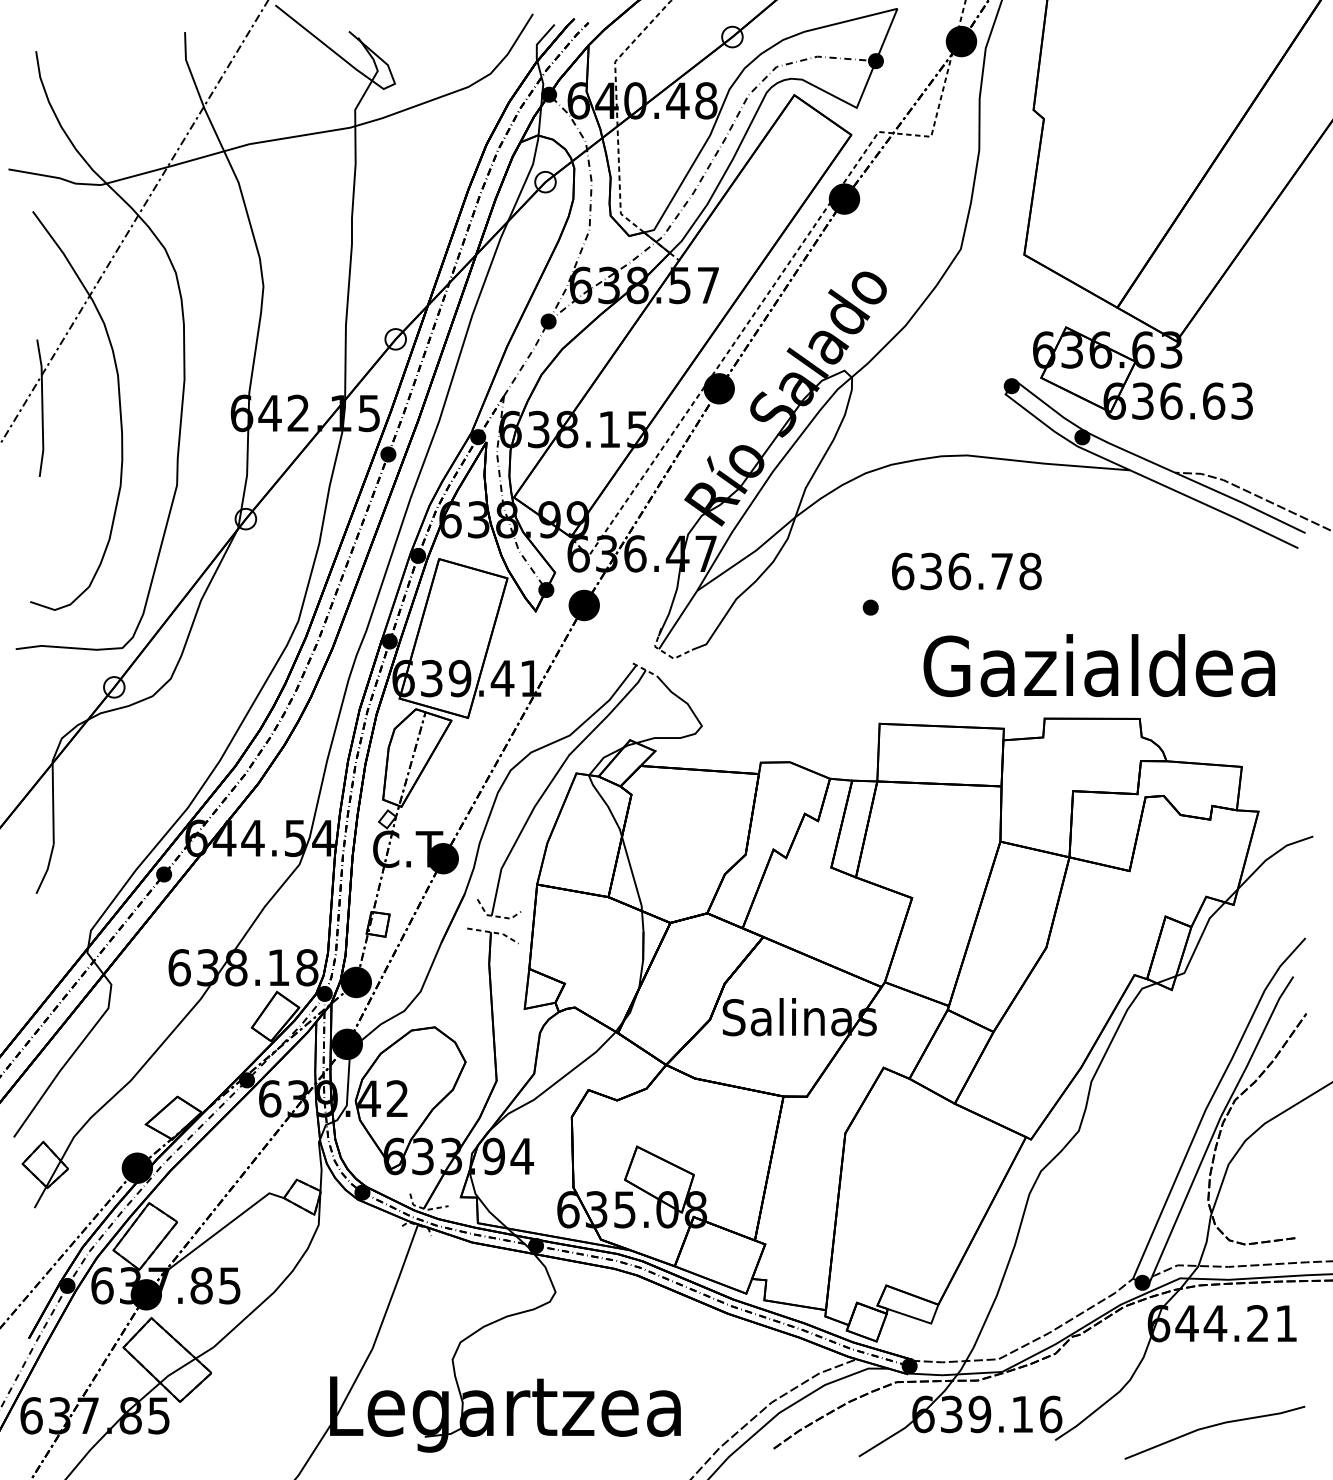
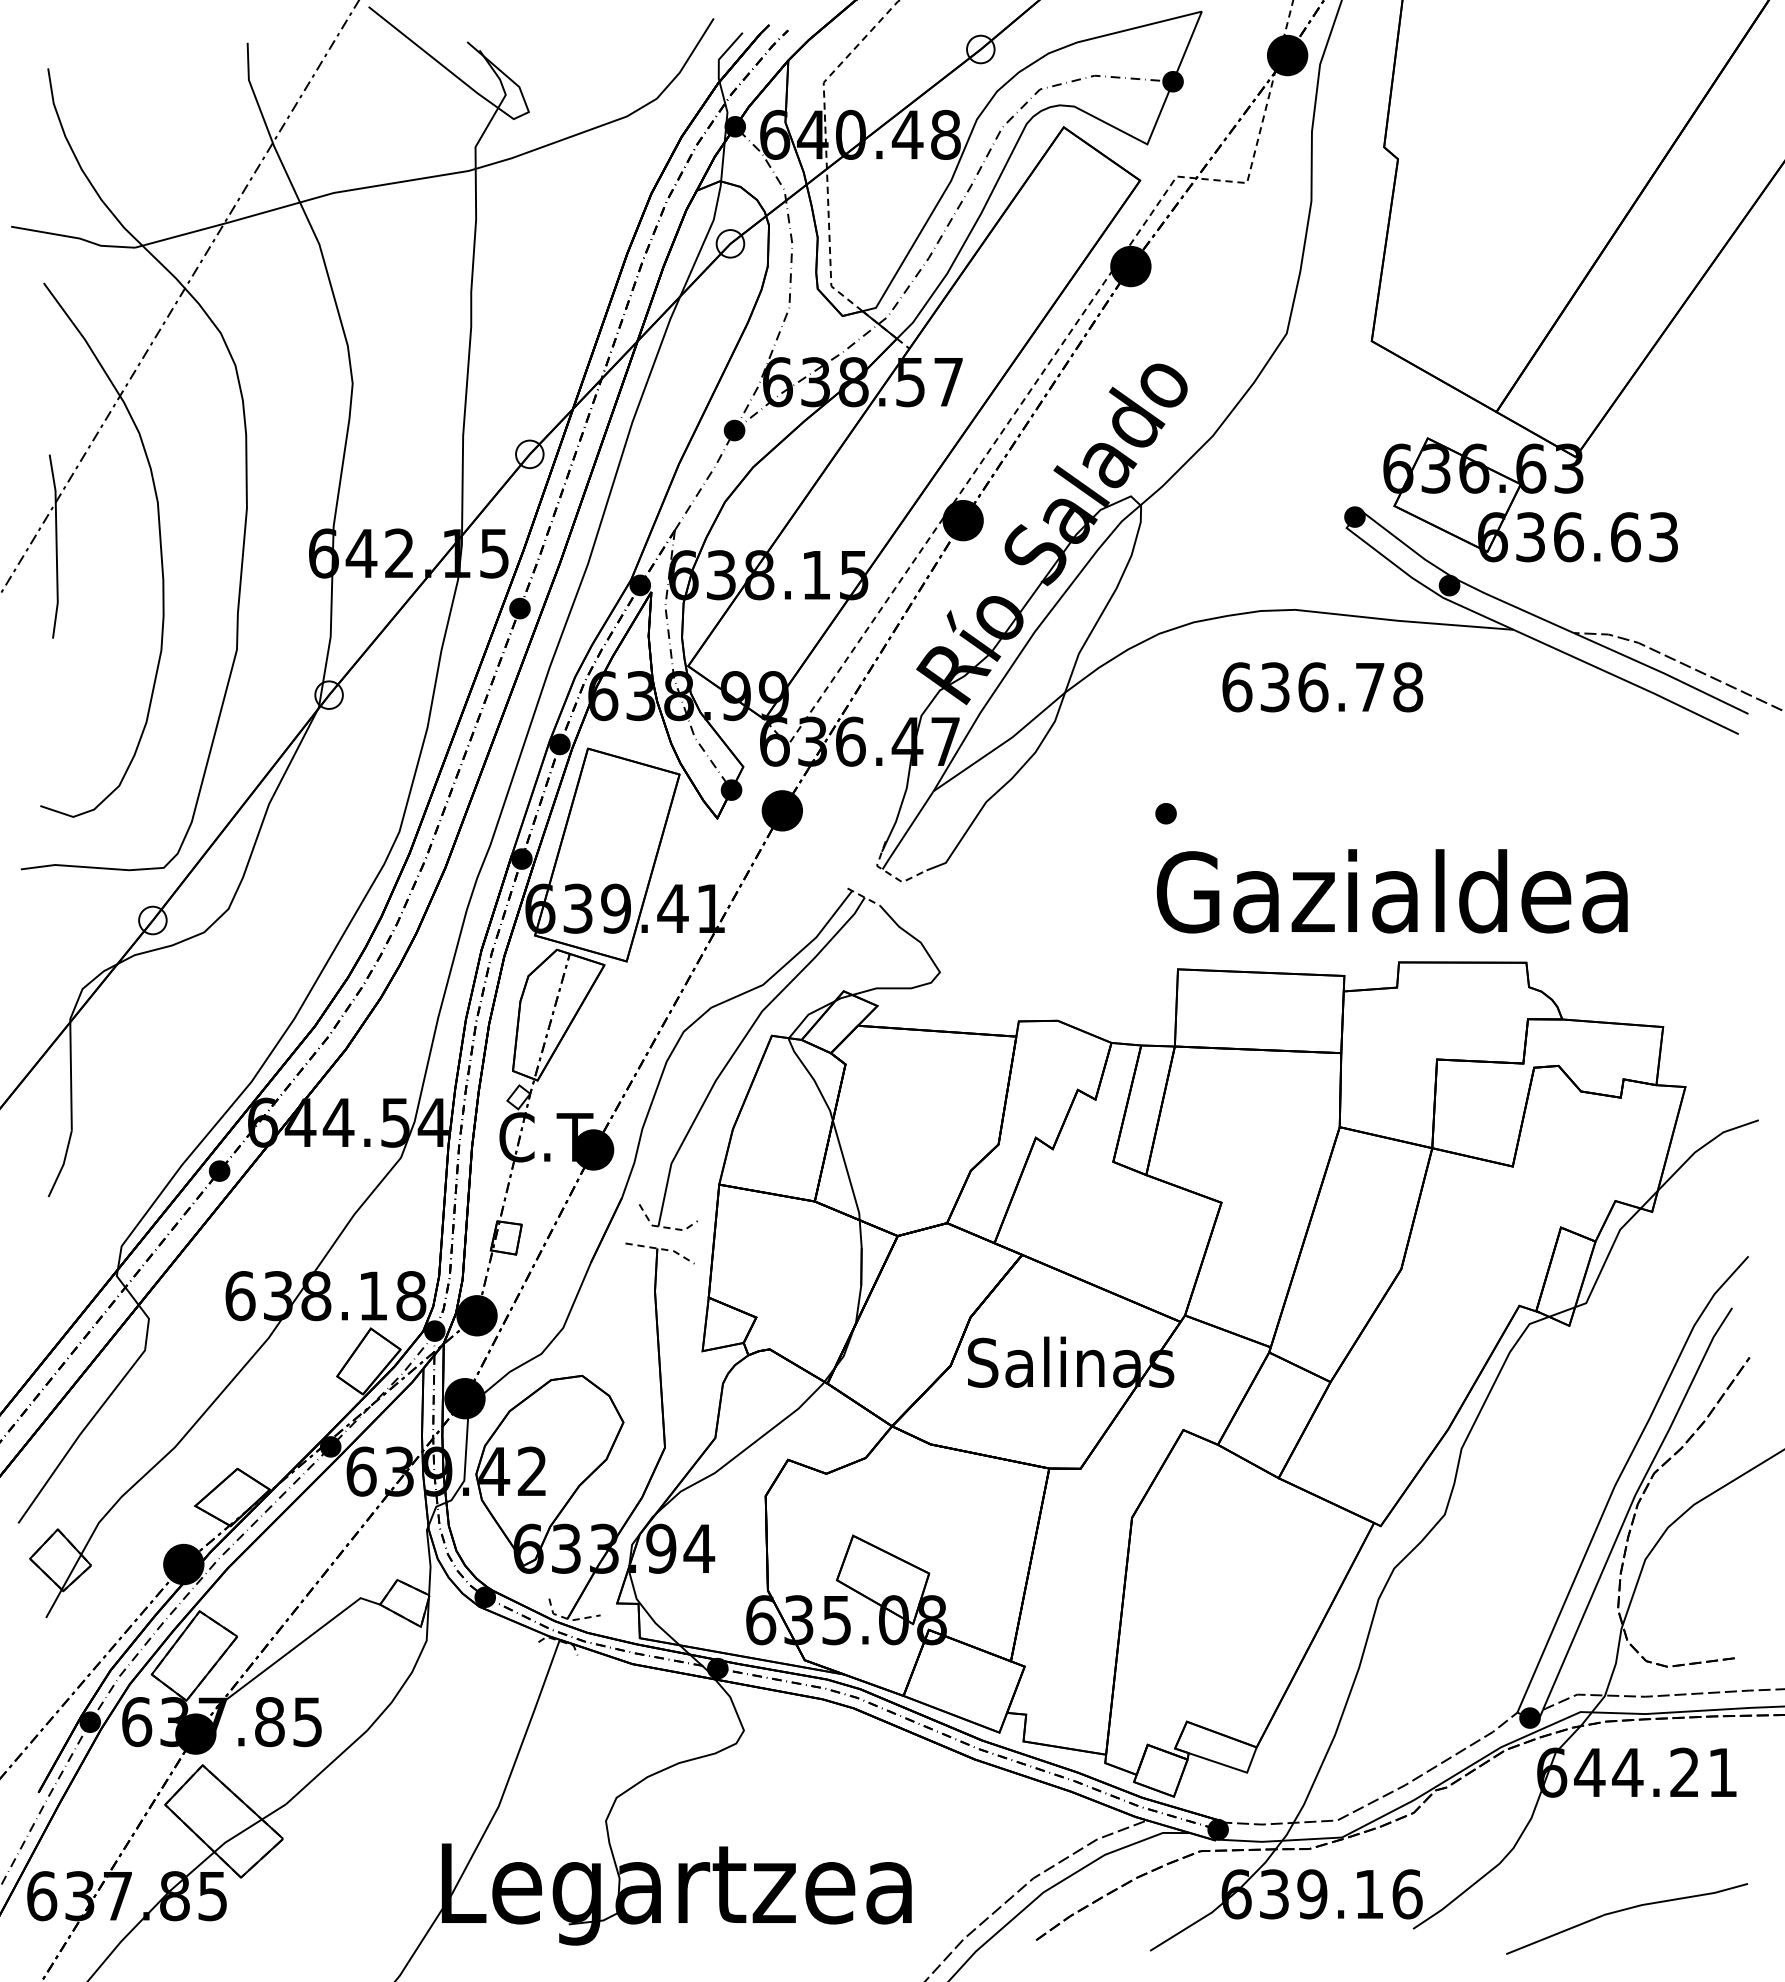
text: (966, 571) -> (1322, 687), moved
text: (1098, 665) -> (1391, 891), moved

